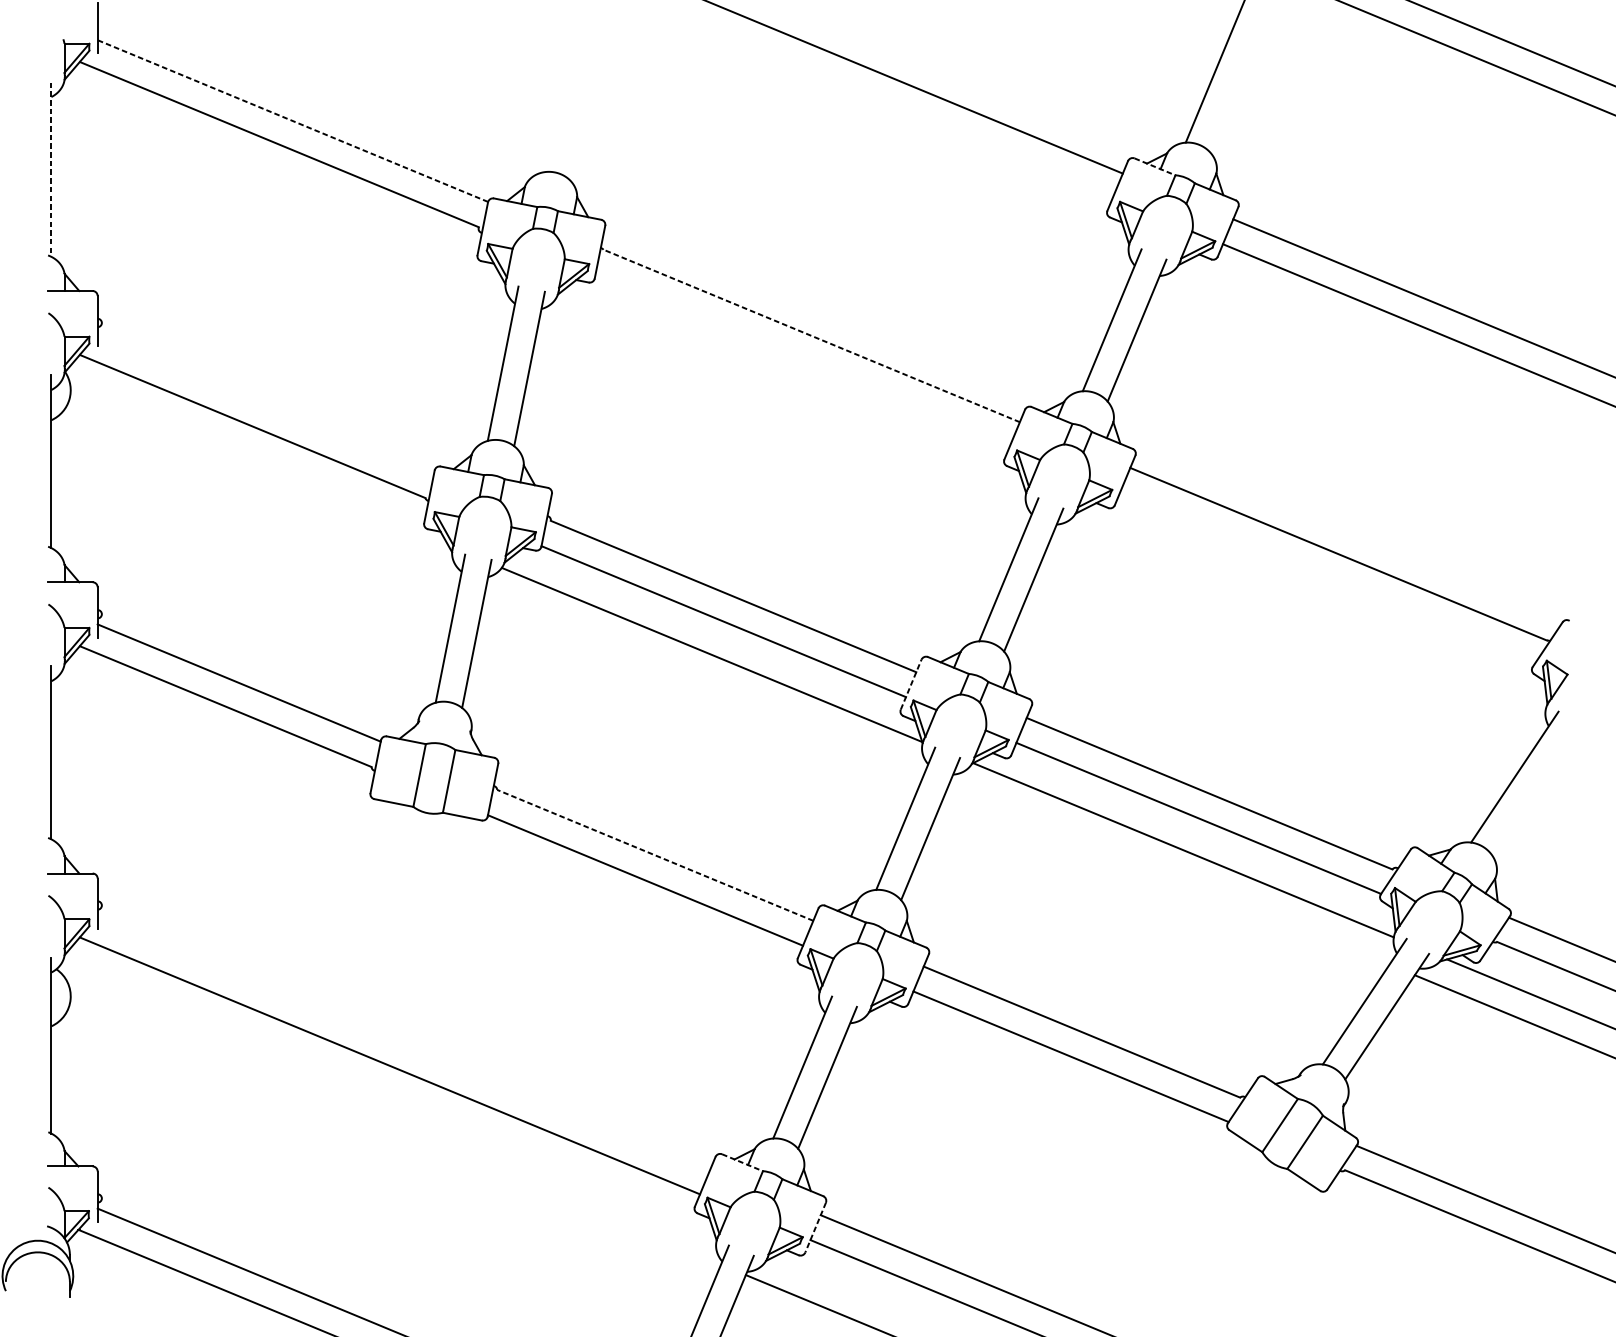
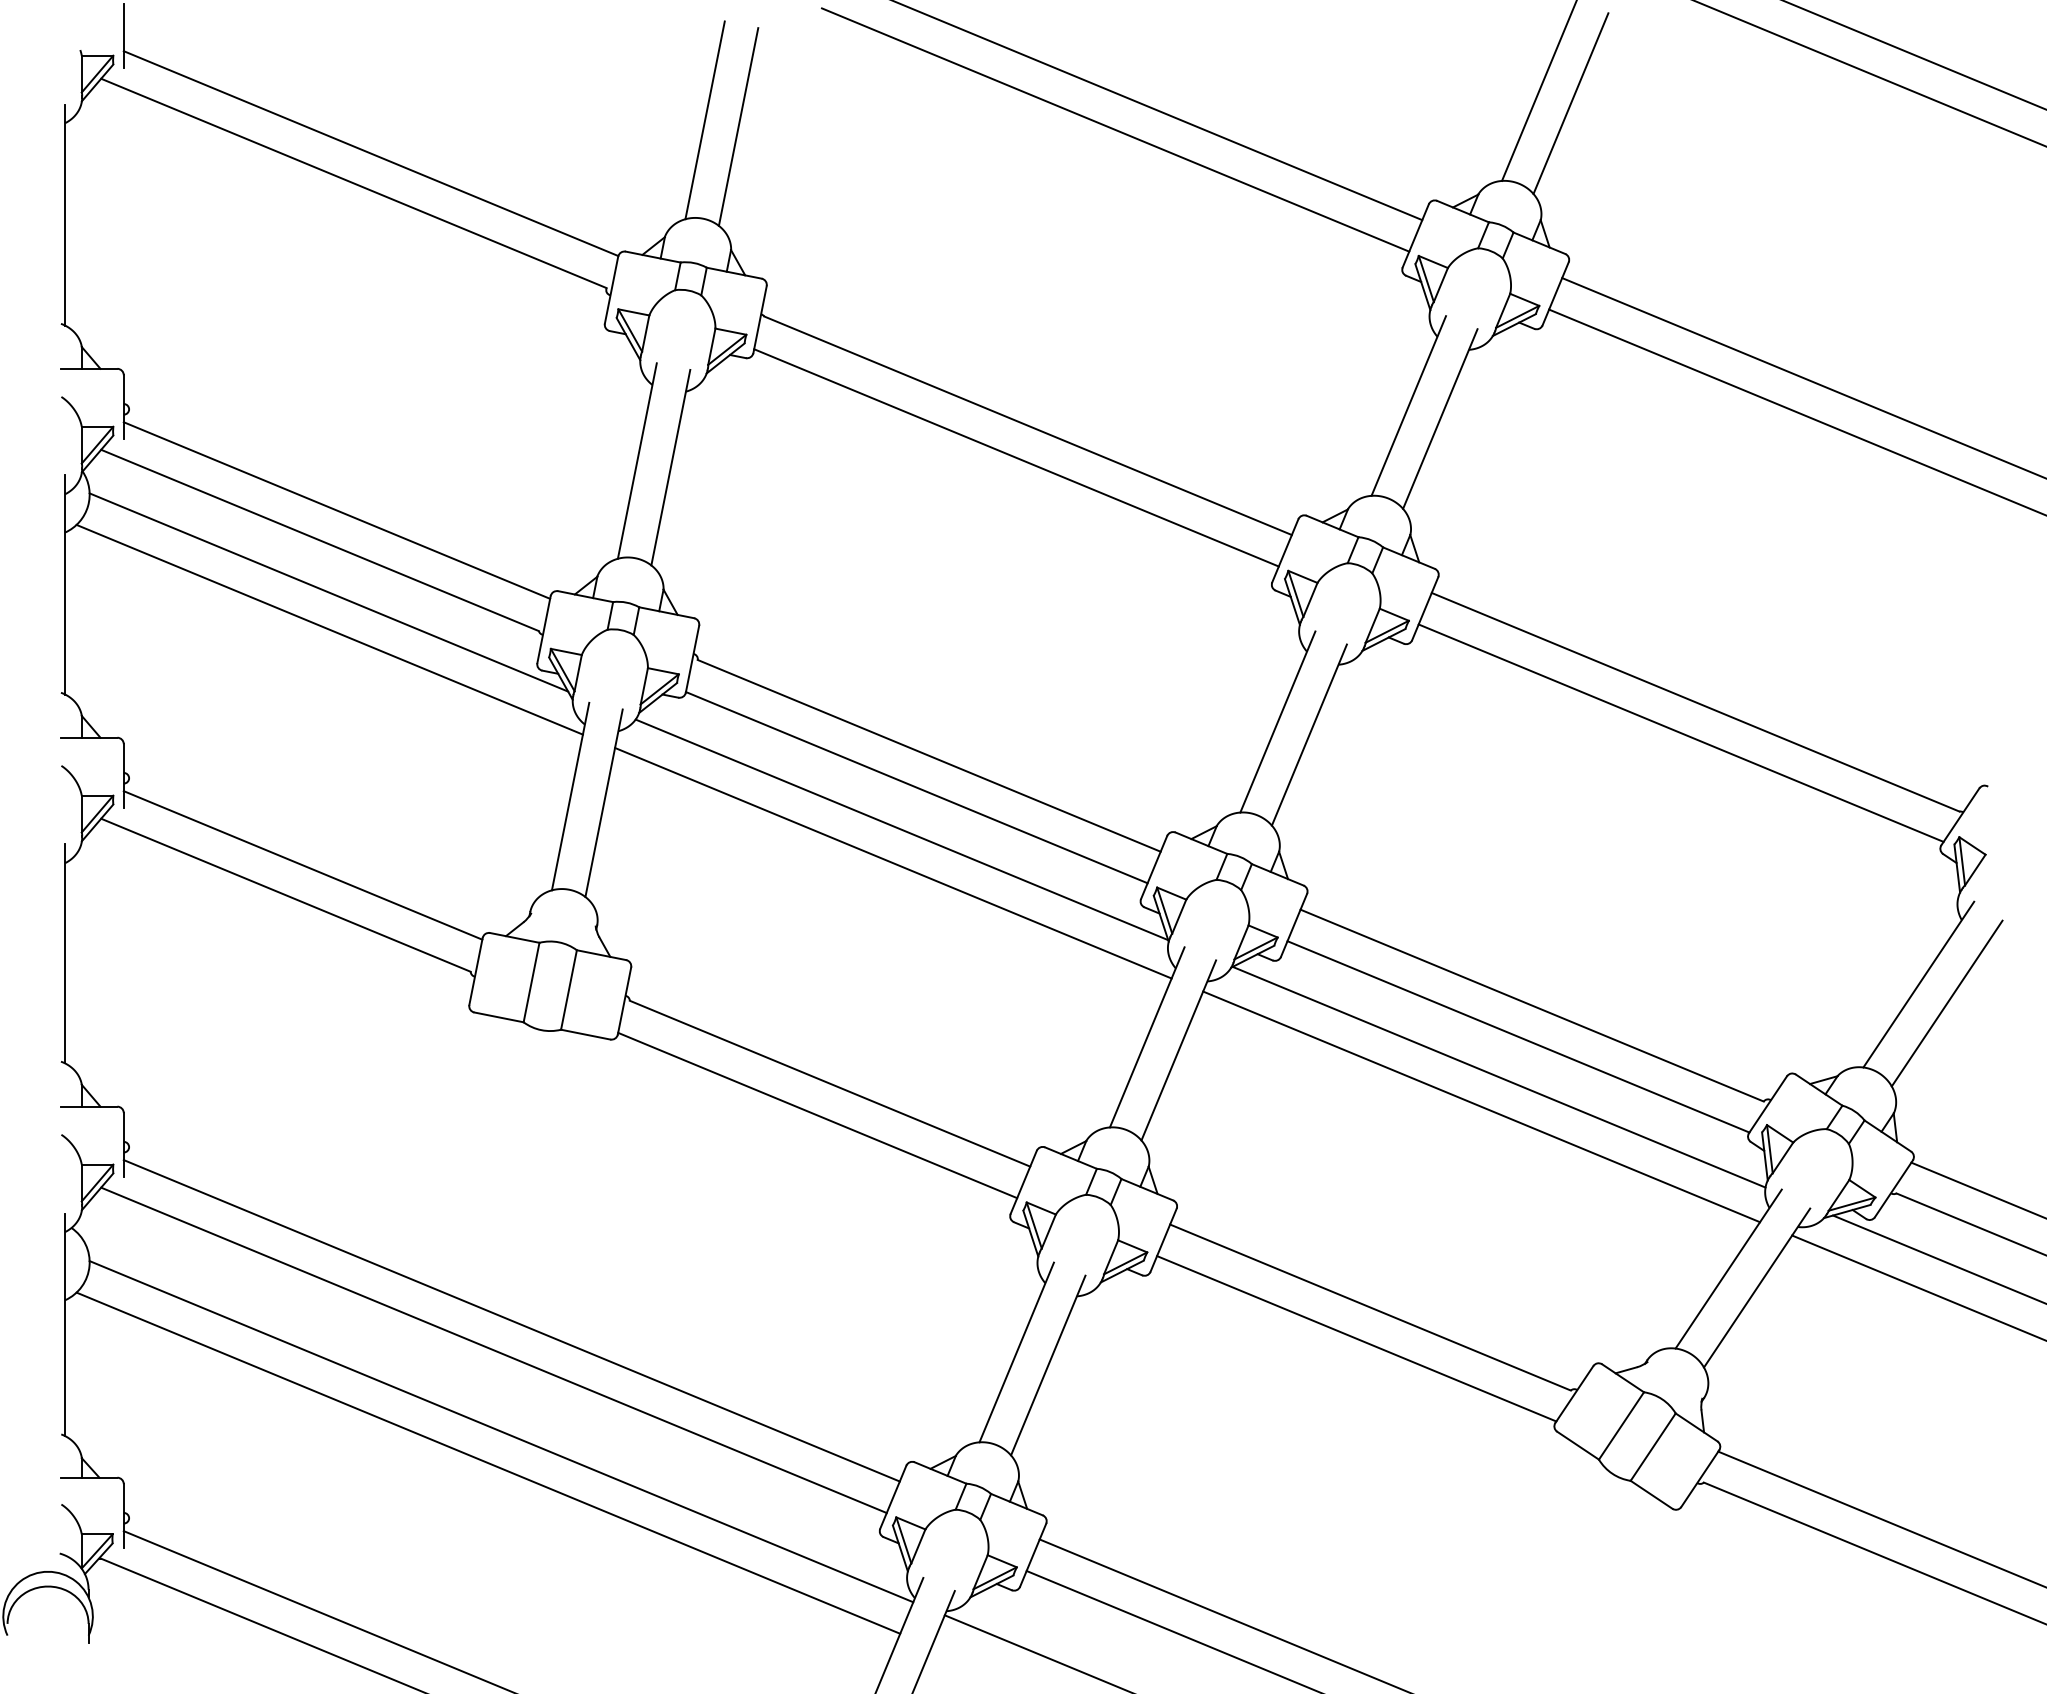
line: (1239, 81) -> (1570, 103), added
line: (556, 94) -> (704, 120), added
line: (582, 99) -> (738, 126), added
line: (880, 102) -> (1115, 129), added
line: (293, 120) -> (371, 153), dashed -> solid
line: (1155, 166) -> (1463, 211), dashed -> solid
line: (51, 169) -> (65, 215), dashed -> solid
line: (811, 335) -> (1027, 425), dashed -> solid
line: (802, 360) -> (1016, 457), added
line: (265, 402) -> (336, 510), added
line: (259, 467) -> (328, 592), added
line: (260, 496) -> (329, 629), added
line: (1326, 578) -> (1680, 732), added
line: (705, 680) -> (893, 862), added
line: (911, 684) -> (1154, 867), dashed -> solid
line: (1536, 792) -> (1946, 1003), added
line: (655, 855) -> (830, 1083), dashed -> solid
line: (1169, 873) -> (1481, 1106), added
line: (403, 1042) -> (511, 1320), added
line: (395, 1129) -> (501, 1431), added
line: (385, 1154) -> (488, 1462), added
line: (742, 1163) -> (940, 1473), dashed -> solid
line: (815, 1227) -> (1032, 1555), dashed -> solid

